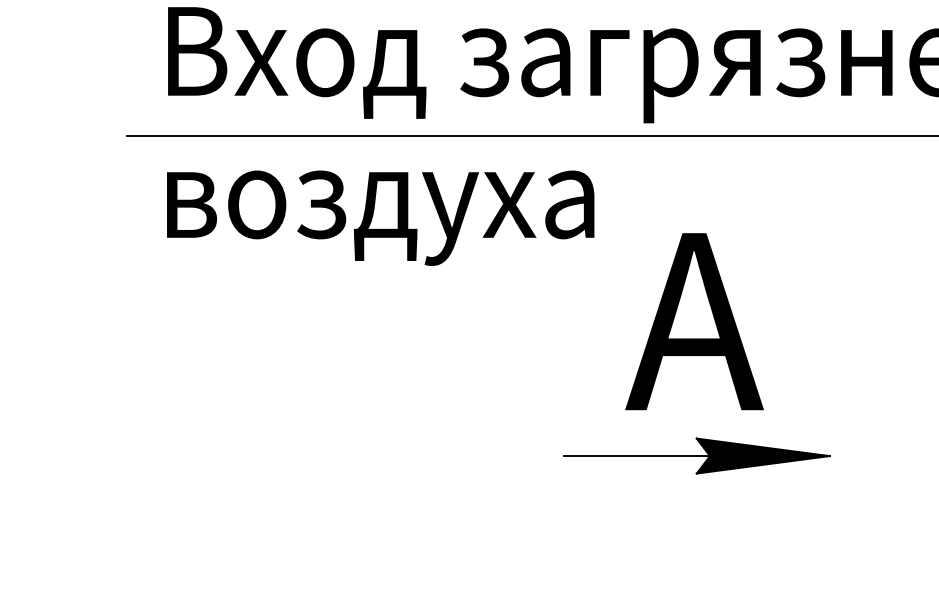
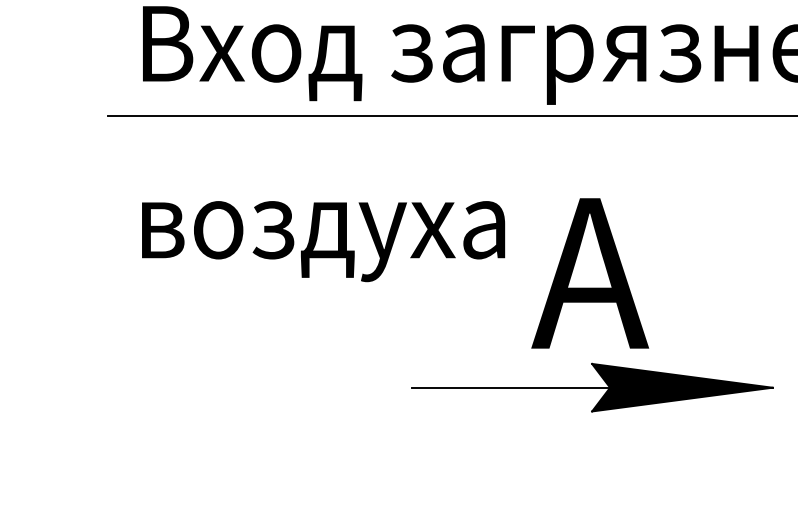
text: (380, 218) -> (323, 241), moved
part: (696, 455) -> (591, 387), size x1.6

